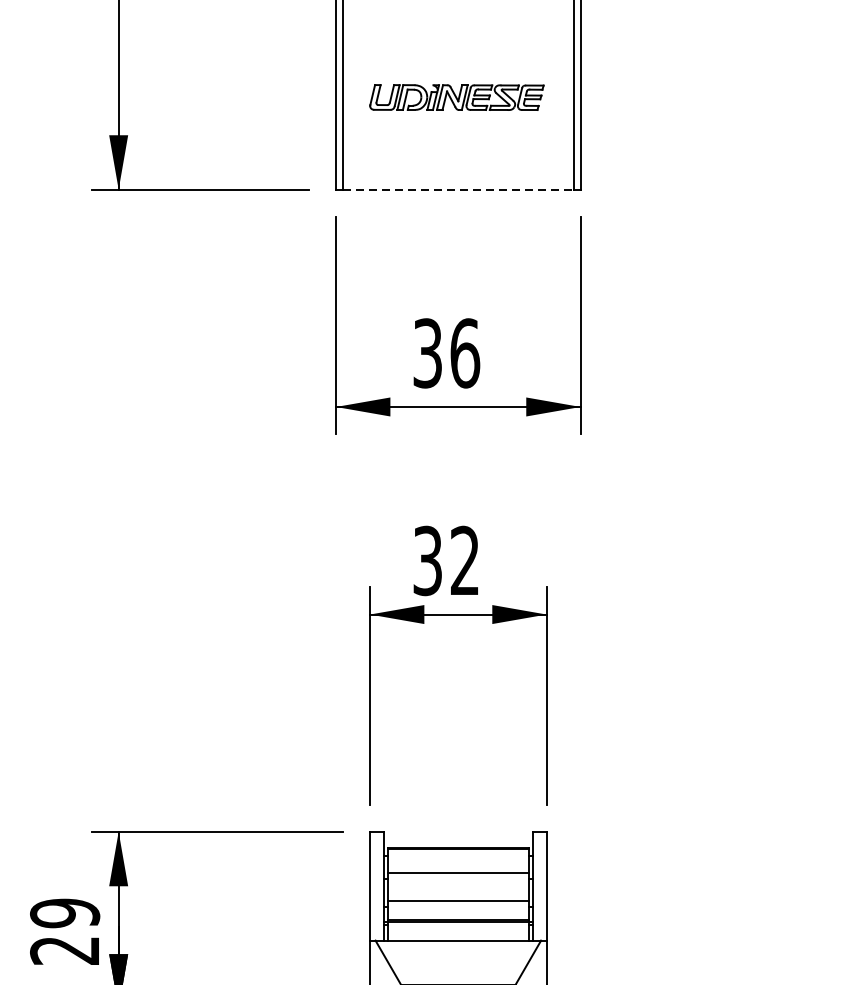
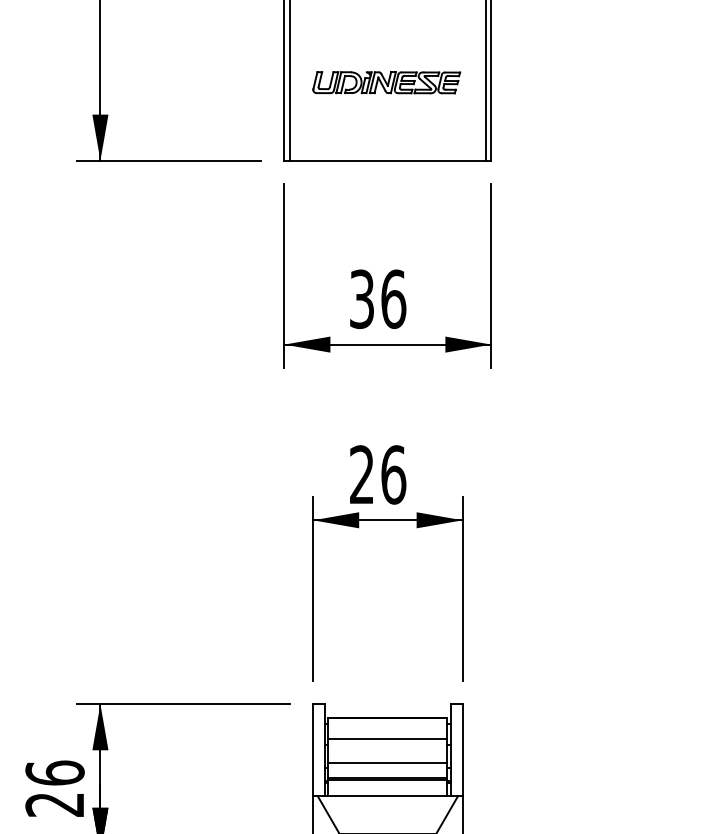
line: (457, 189) -> (387, 160), dashed -> solid
text: (447, 560) -> (378, 474), 32 -> 26
text: (64, 912) -> (54, 772), 29 -> 26

